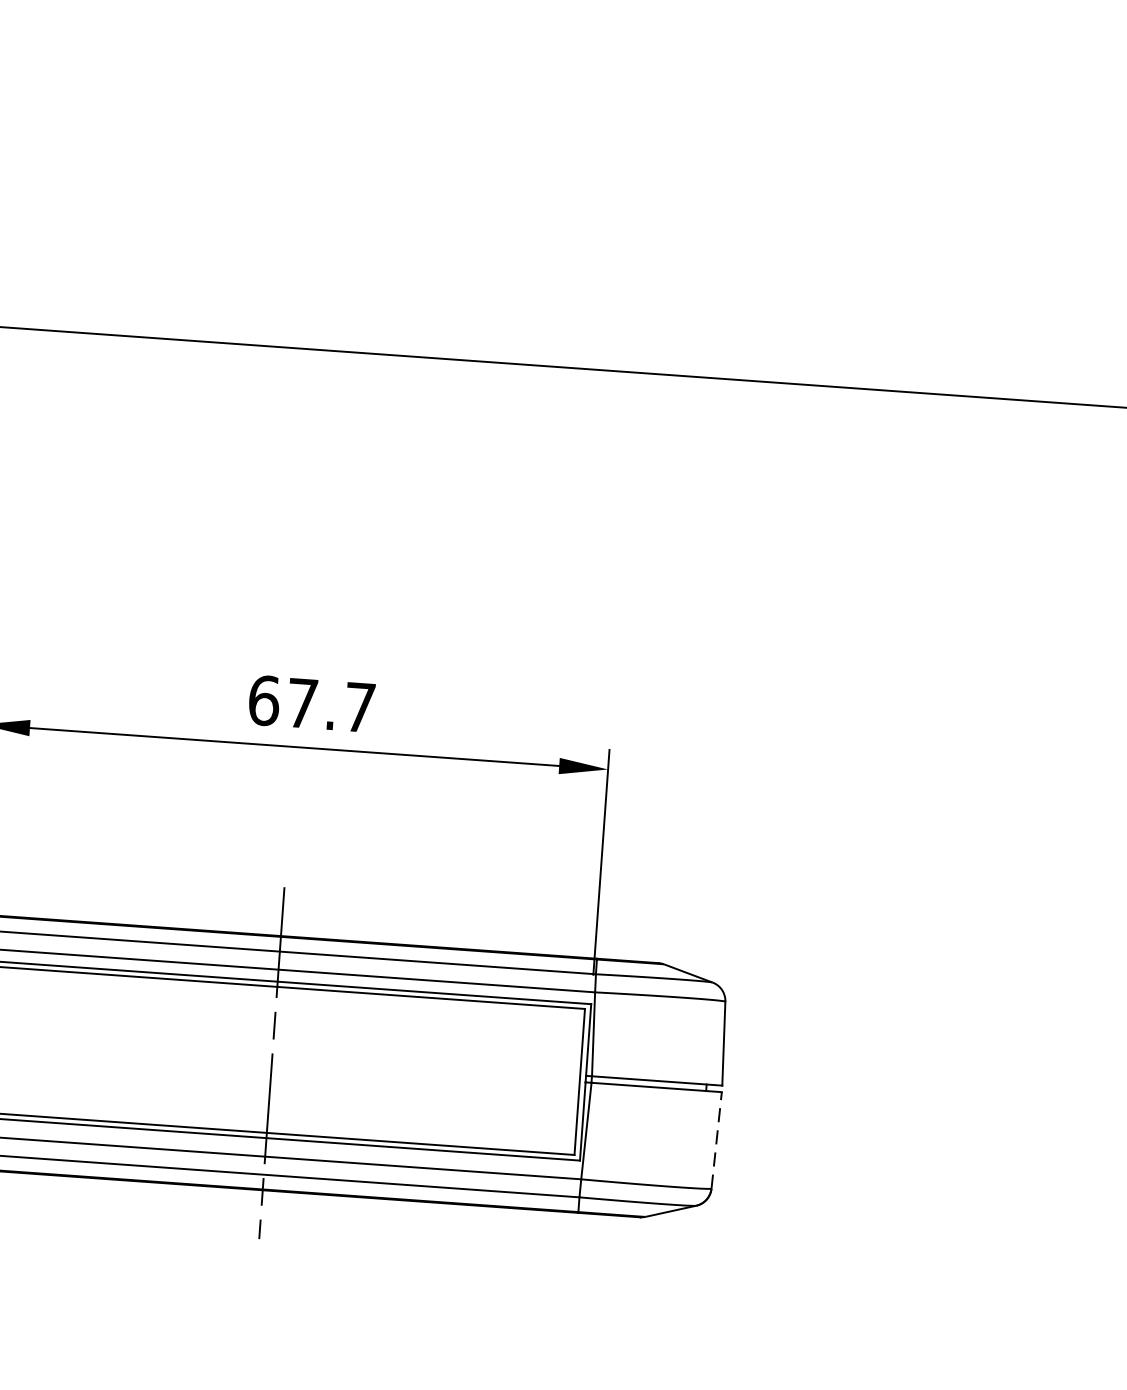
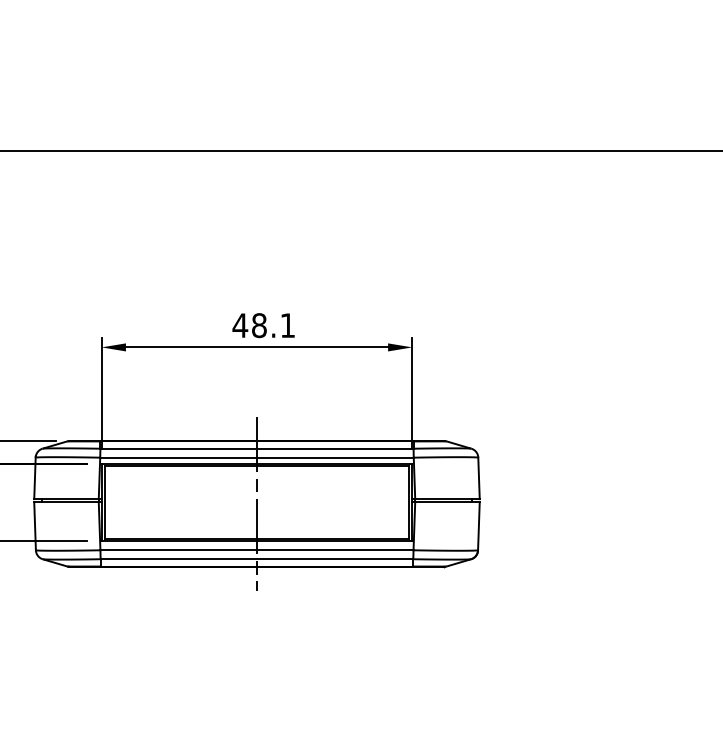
text: (310, 703) -> (263, 325), 67.7 -> 48.1
line: (715, 1140) -> (478, 526), dashed -> solid

